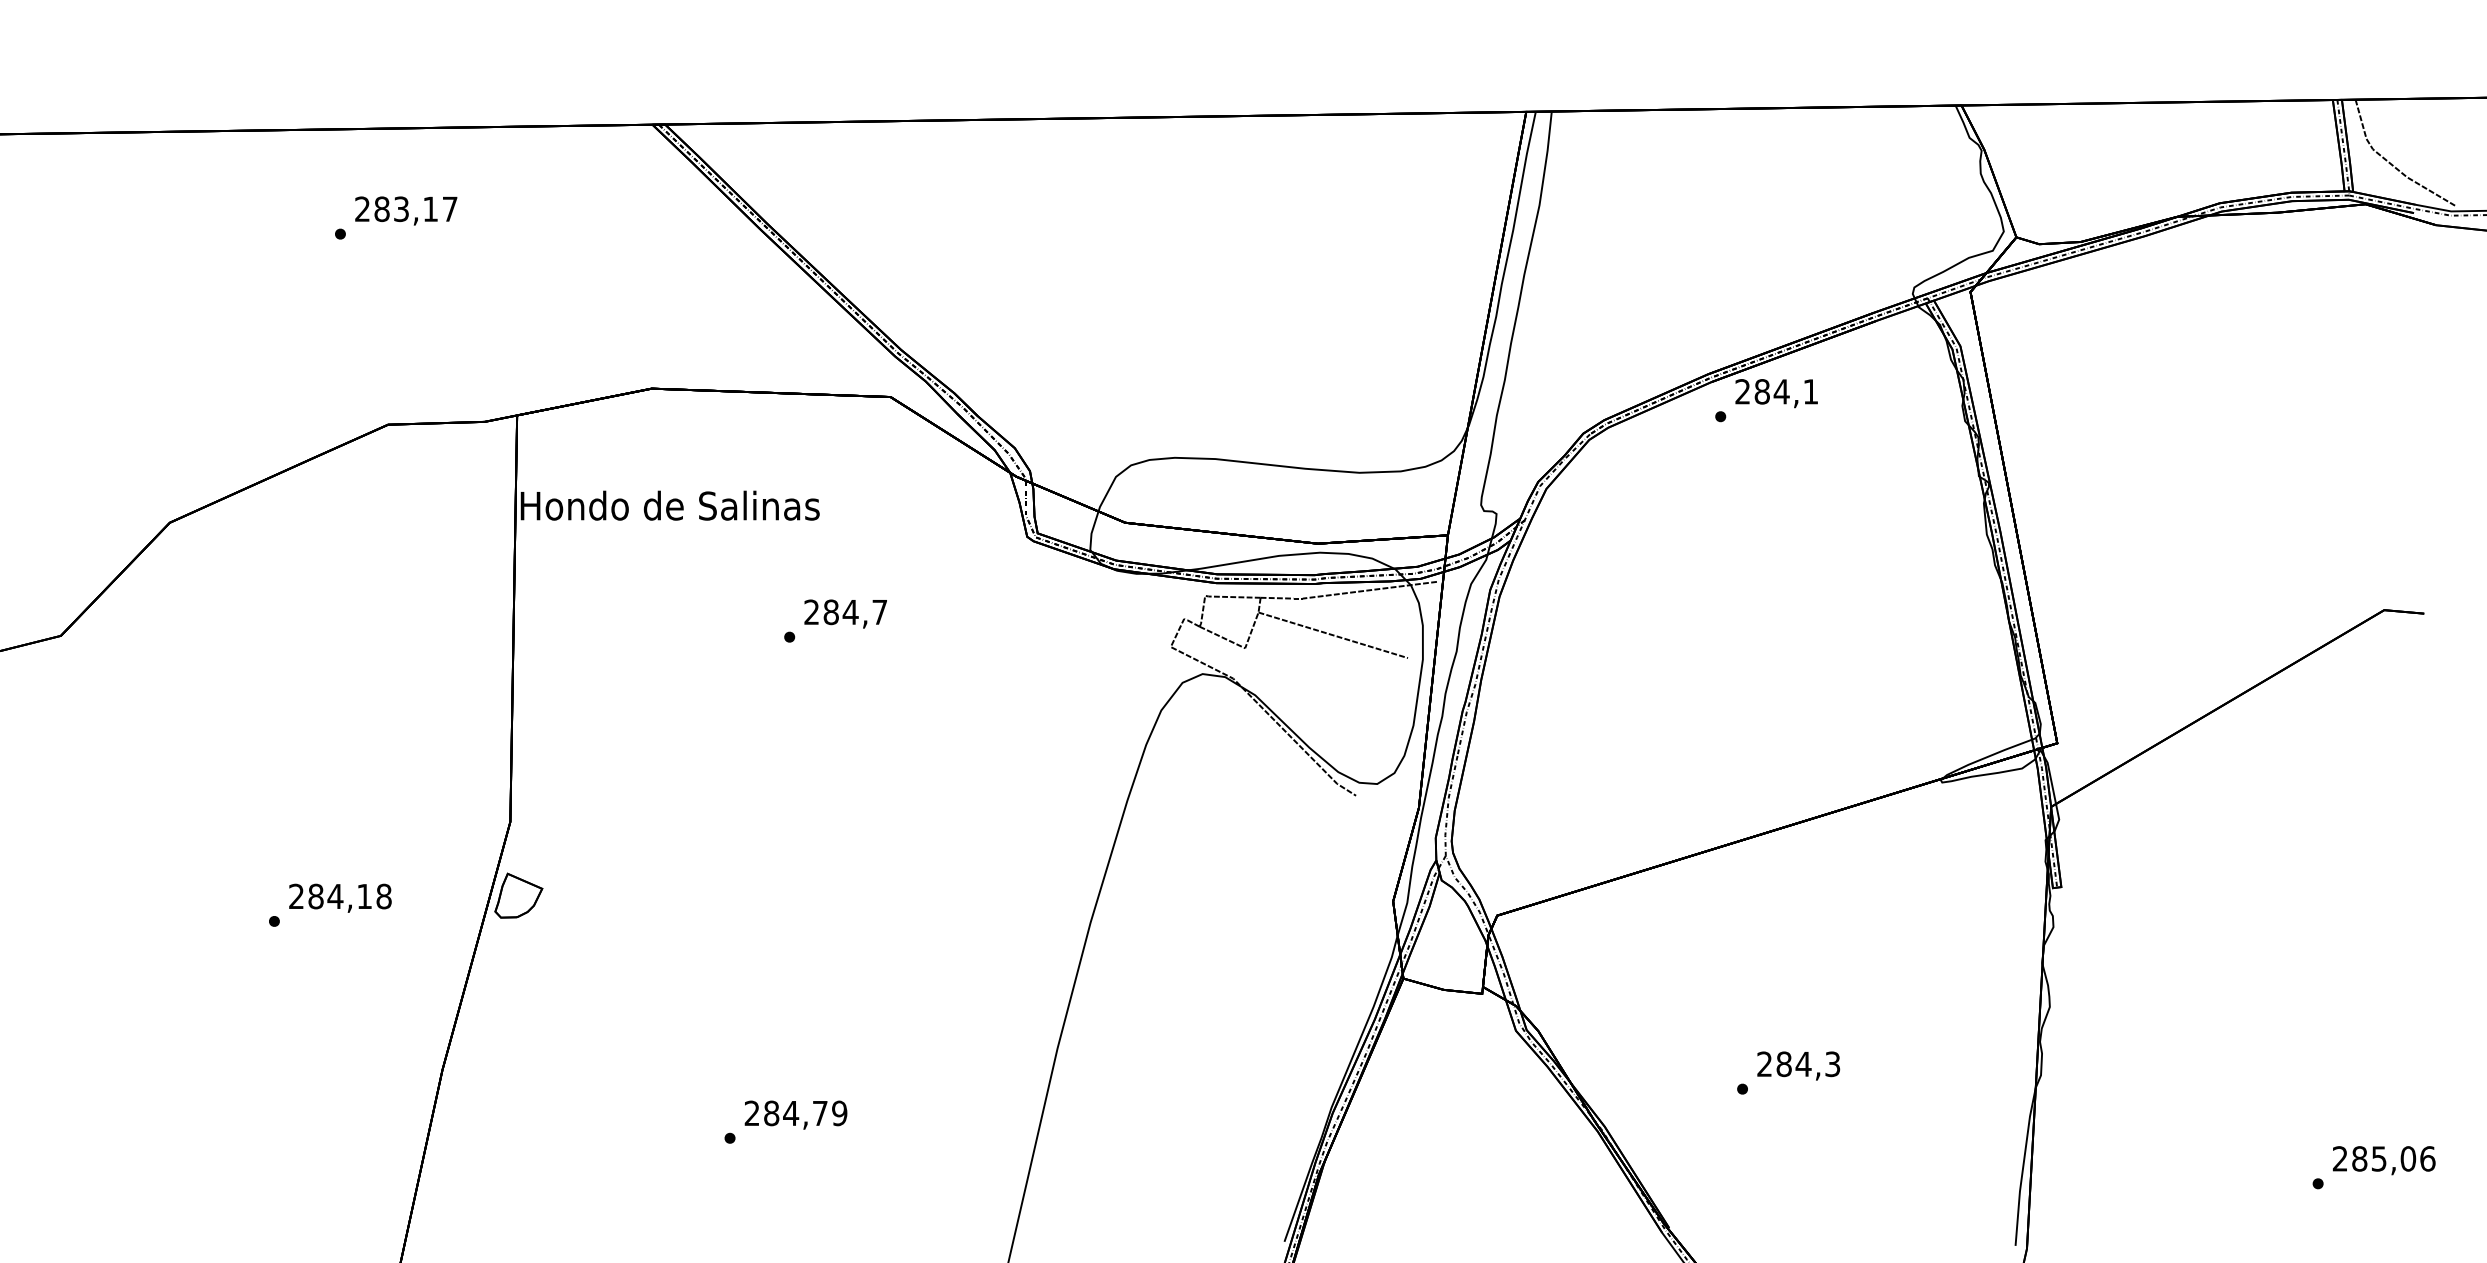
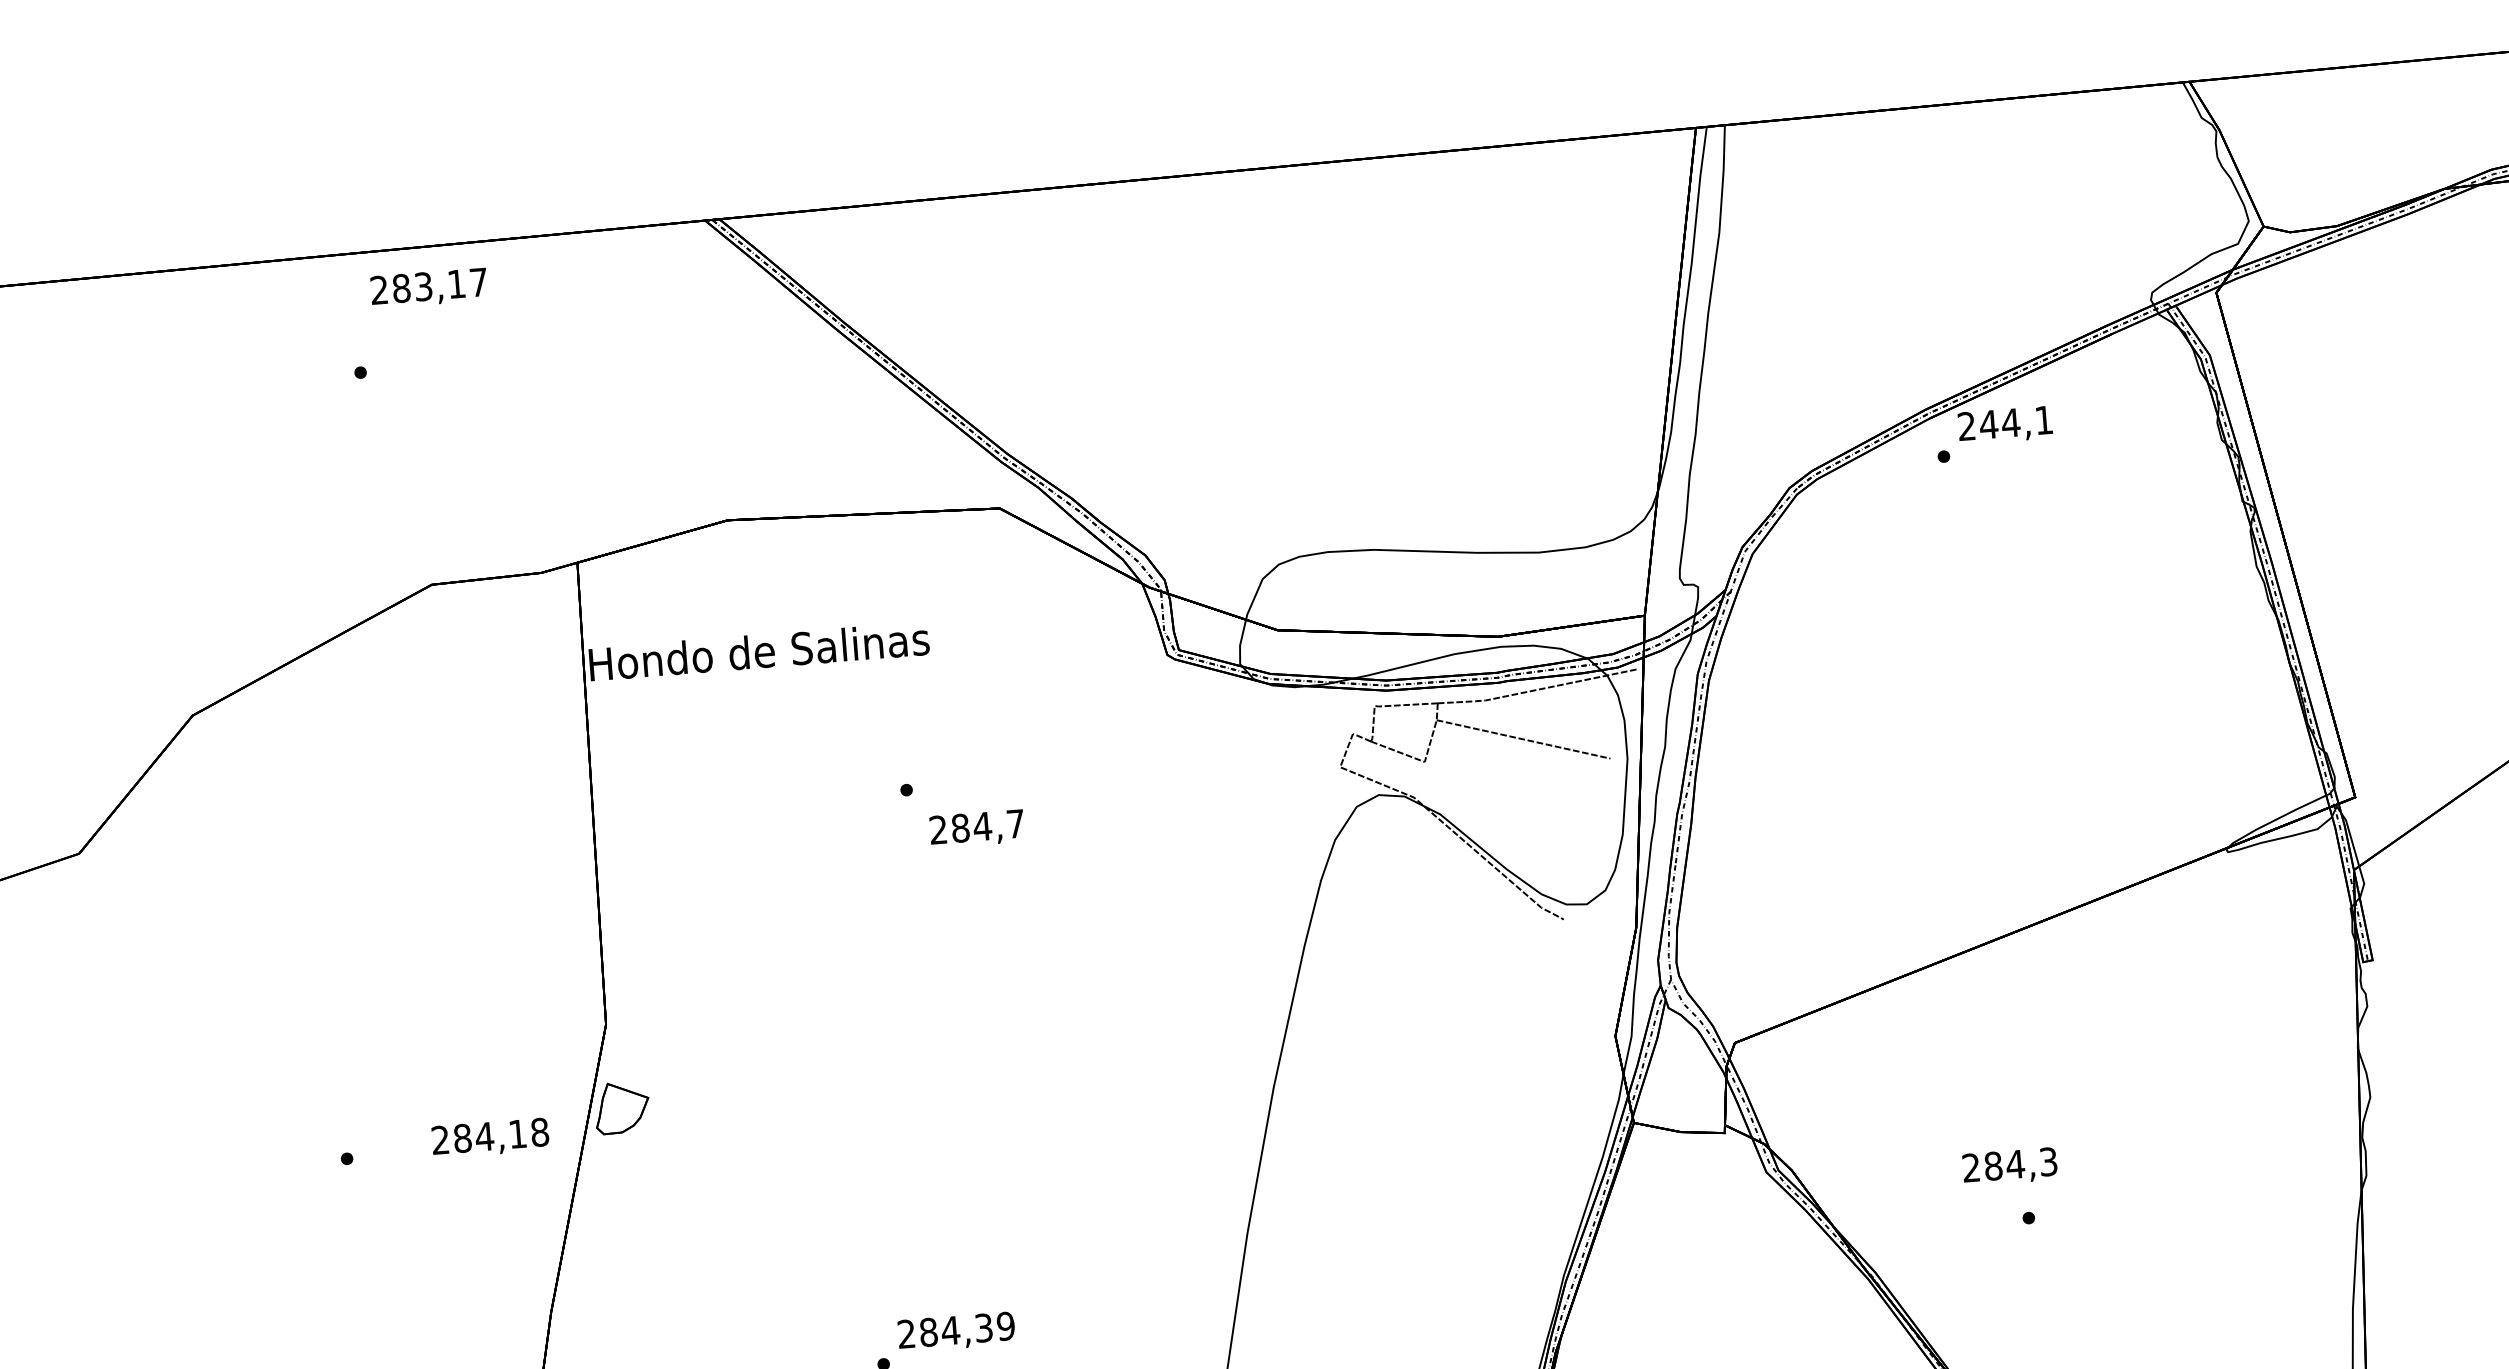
text: (406, 210) -> (429, 287), moved
text: (1762, 391) -> (1989, 424), 284,1 -> 244,1
text: (845, 613) -> (976, 828), moved
text: (340, 897) -> (490, 1137), moved
text: (1798, 1065) -> (2009, 1166), moved
text: (820, 1113) -> (984, 1328), 284,79 -> 284,39

